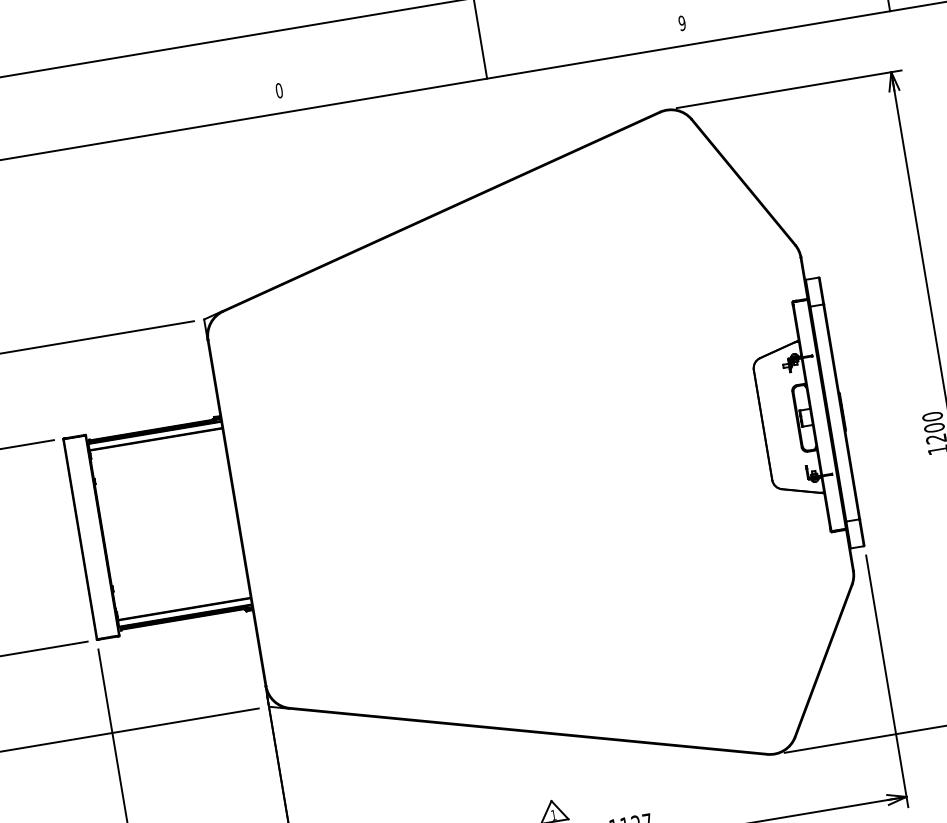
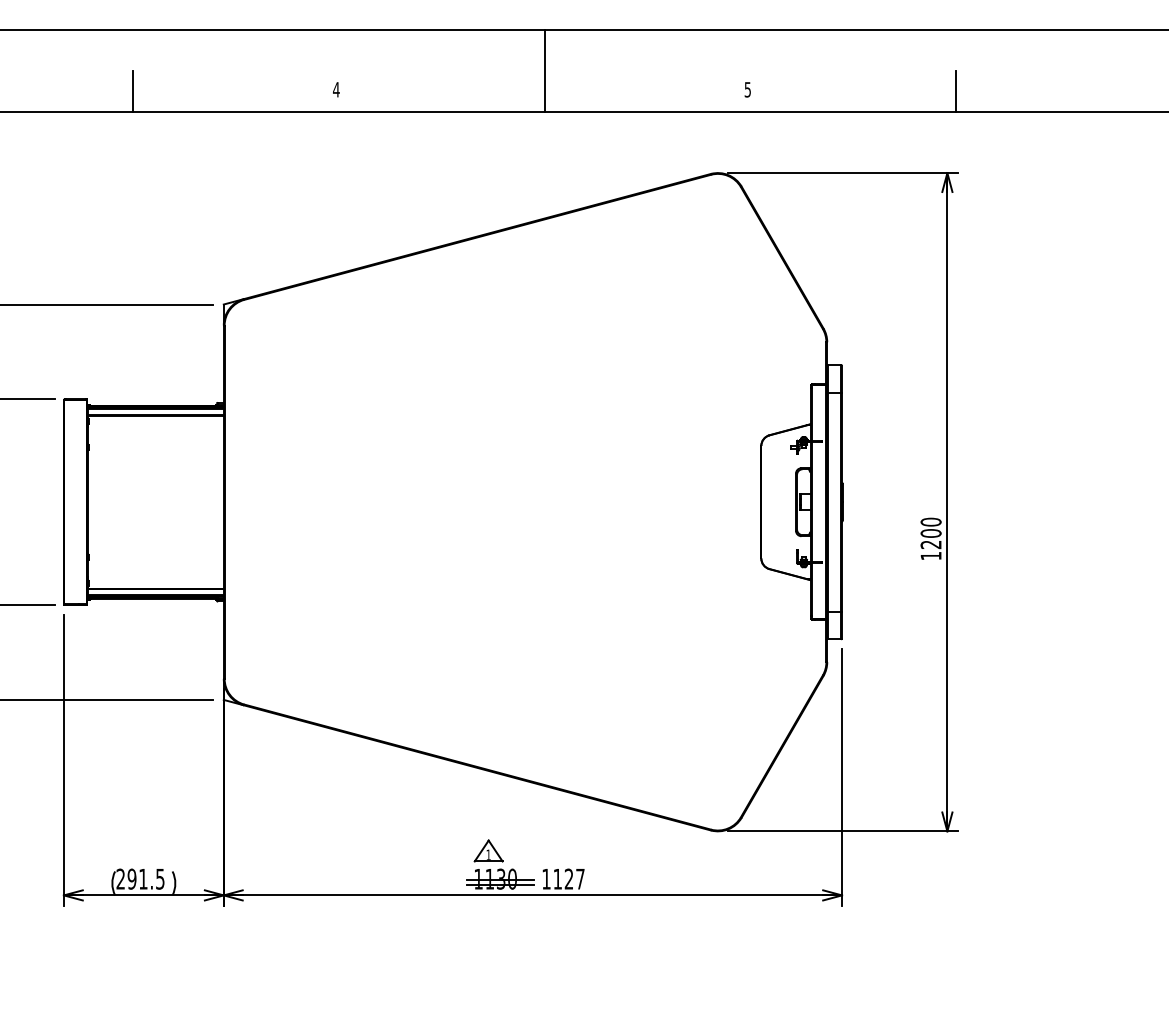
text: (681, 23) -> (747, 89), 9 -> 5
text: (279, 90) -> (336, 89), 0 -> 4
line: (80, 125) -> (133, 91), added

